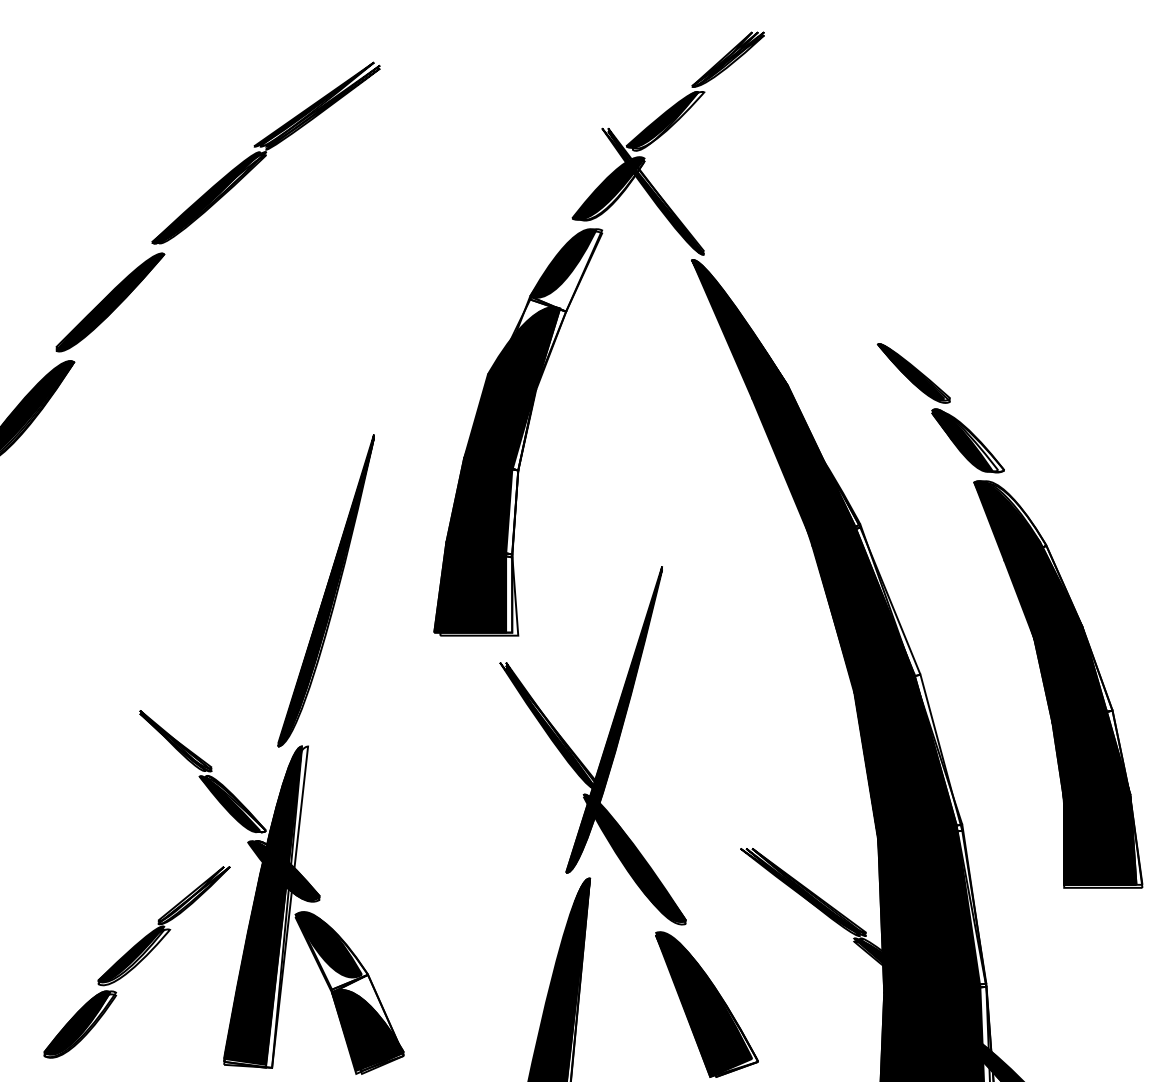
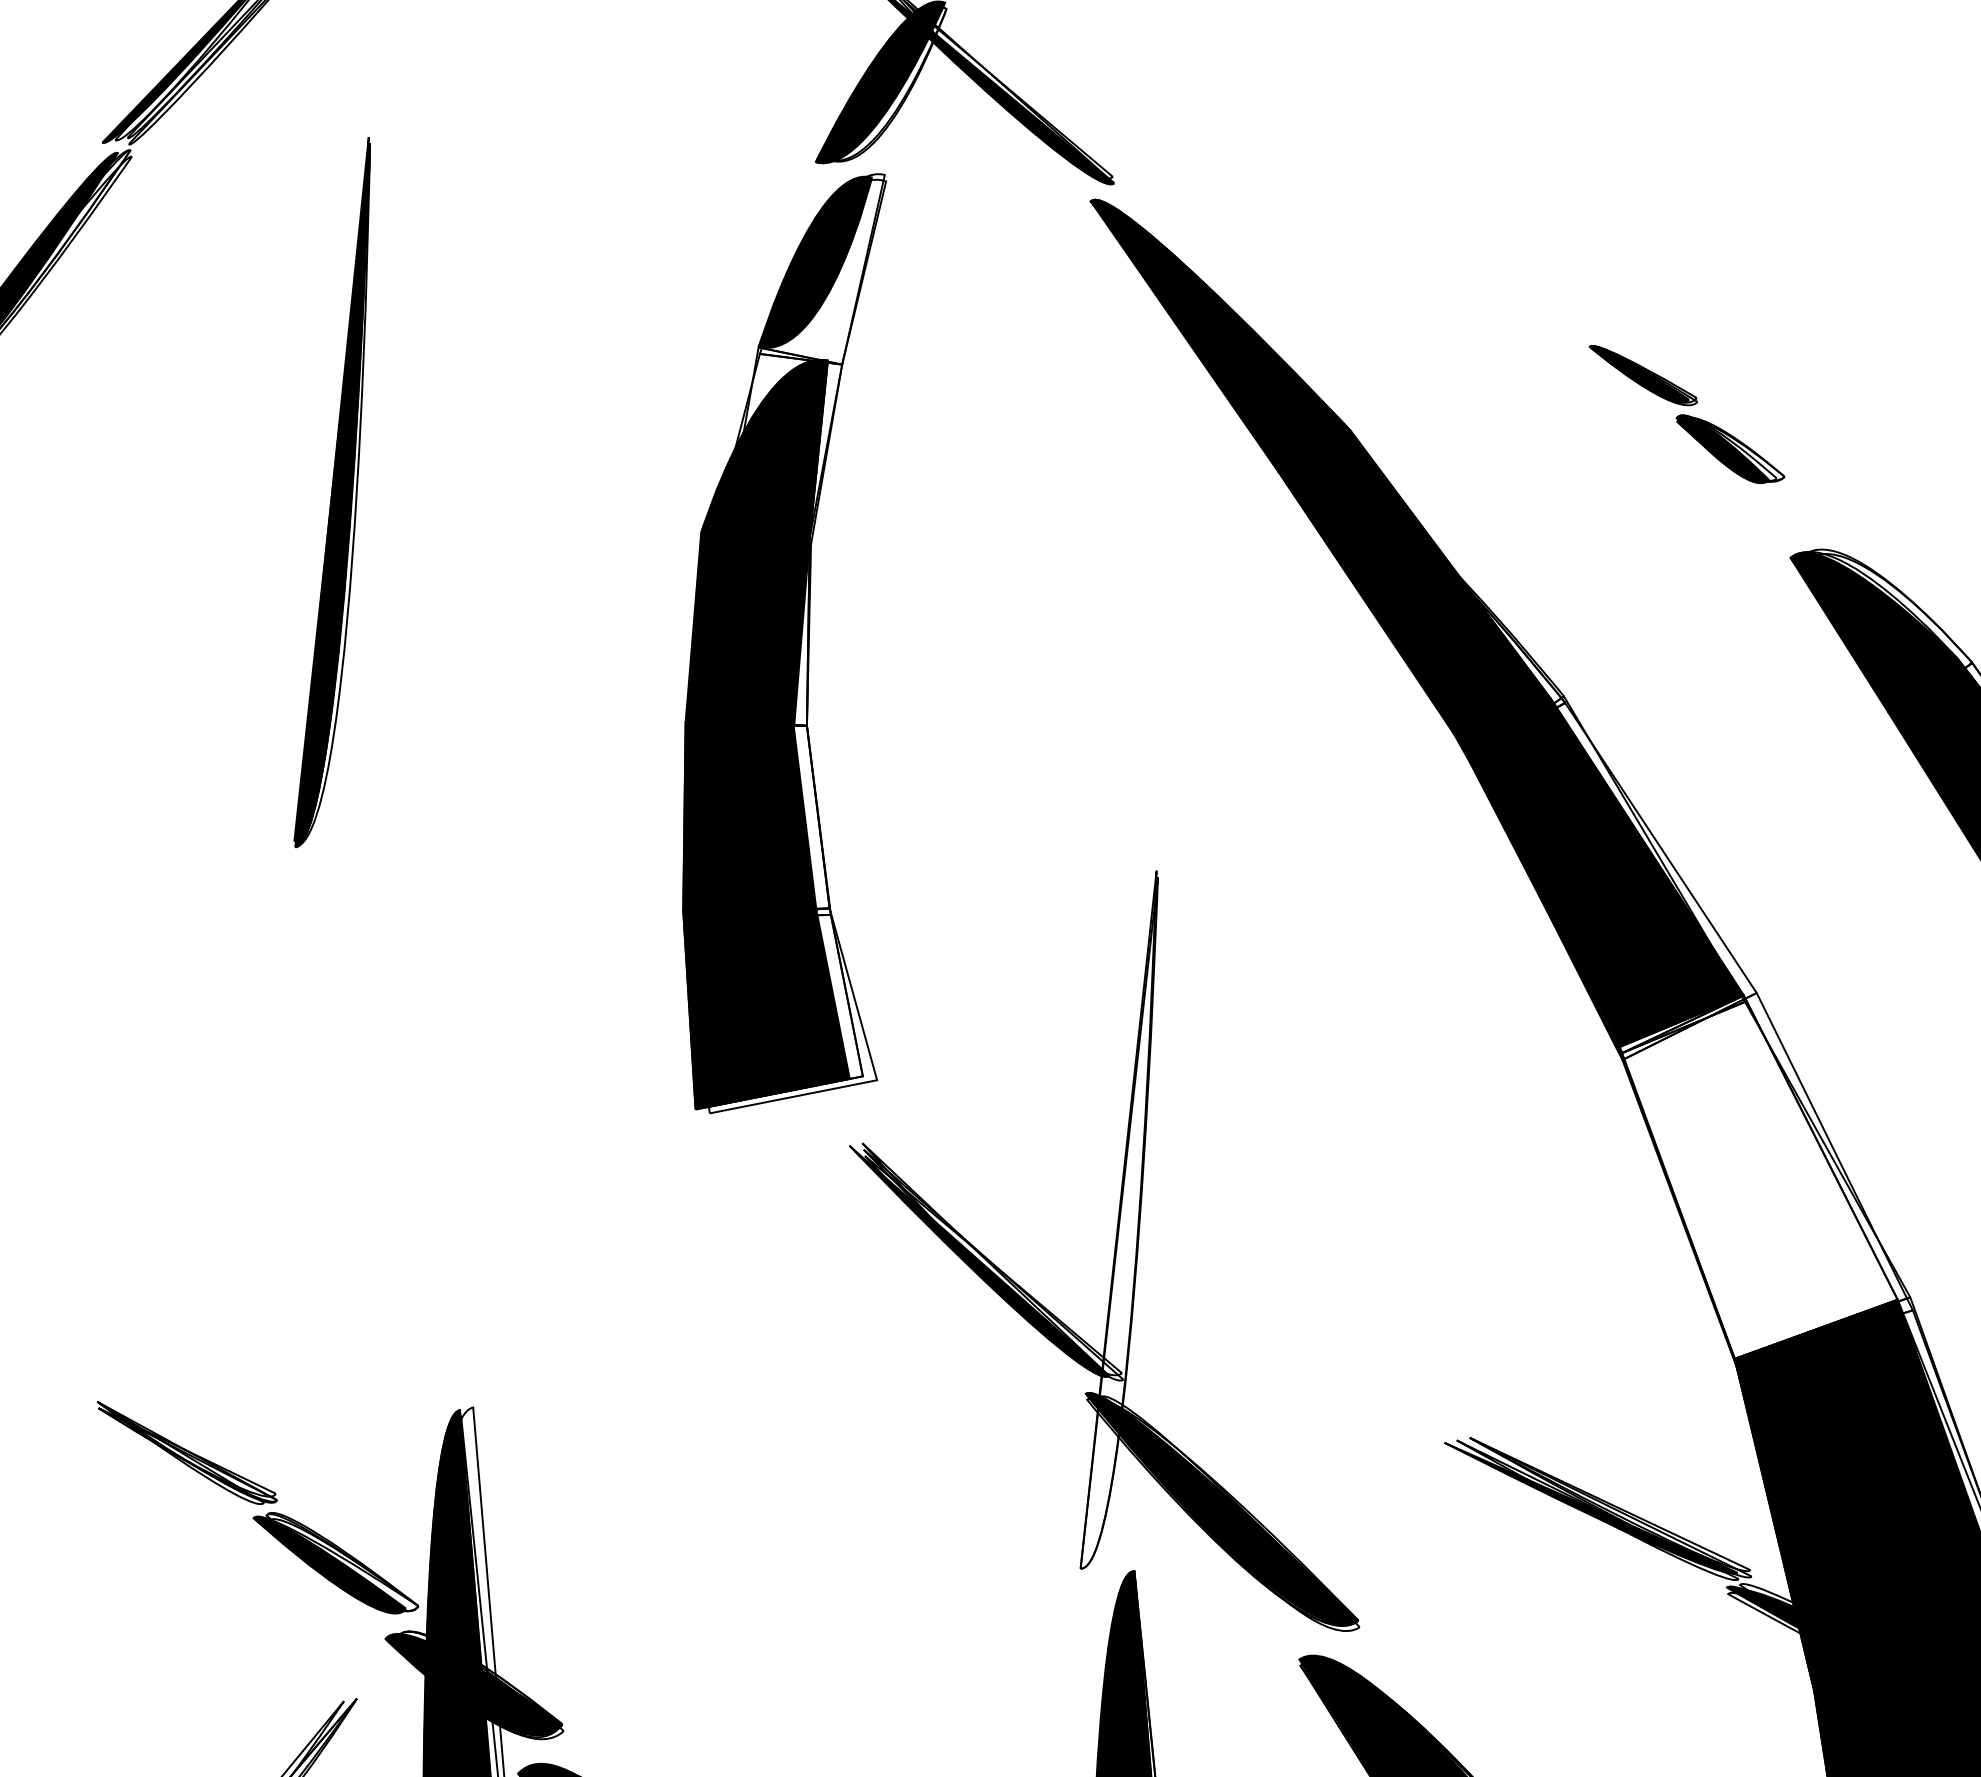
part: (940, 408) -> (1686, 413), size x0.6
part: (325, 590) -> (330, 492), moved
fill: (614, 719) -> (1119, 1219), removed
fill: (905, 755) -> (1758, 1172), removed

